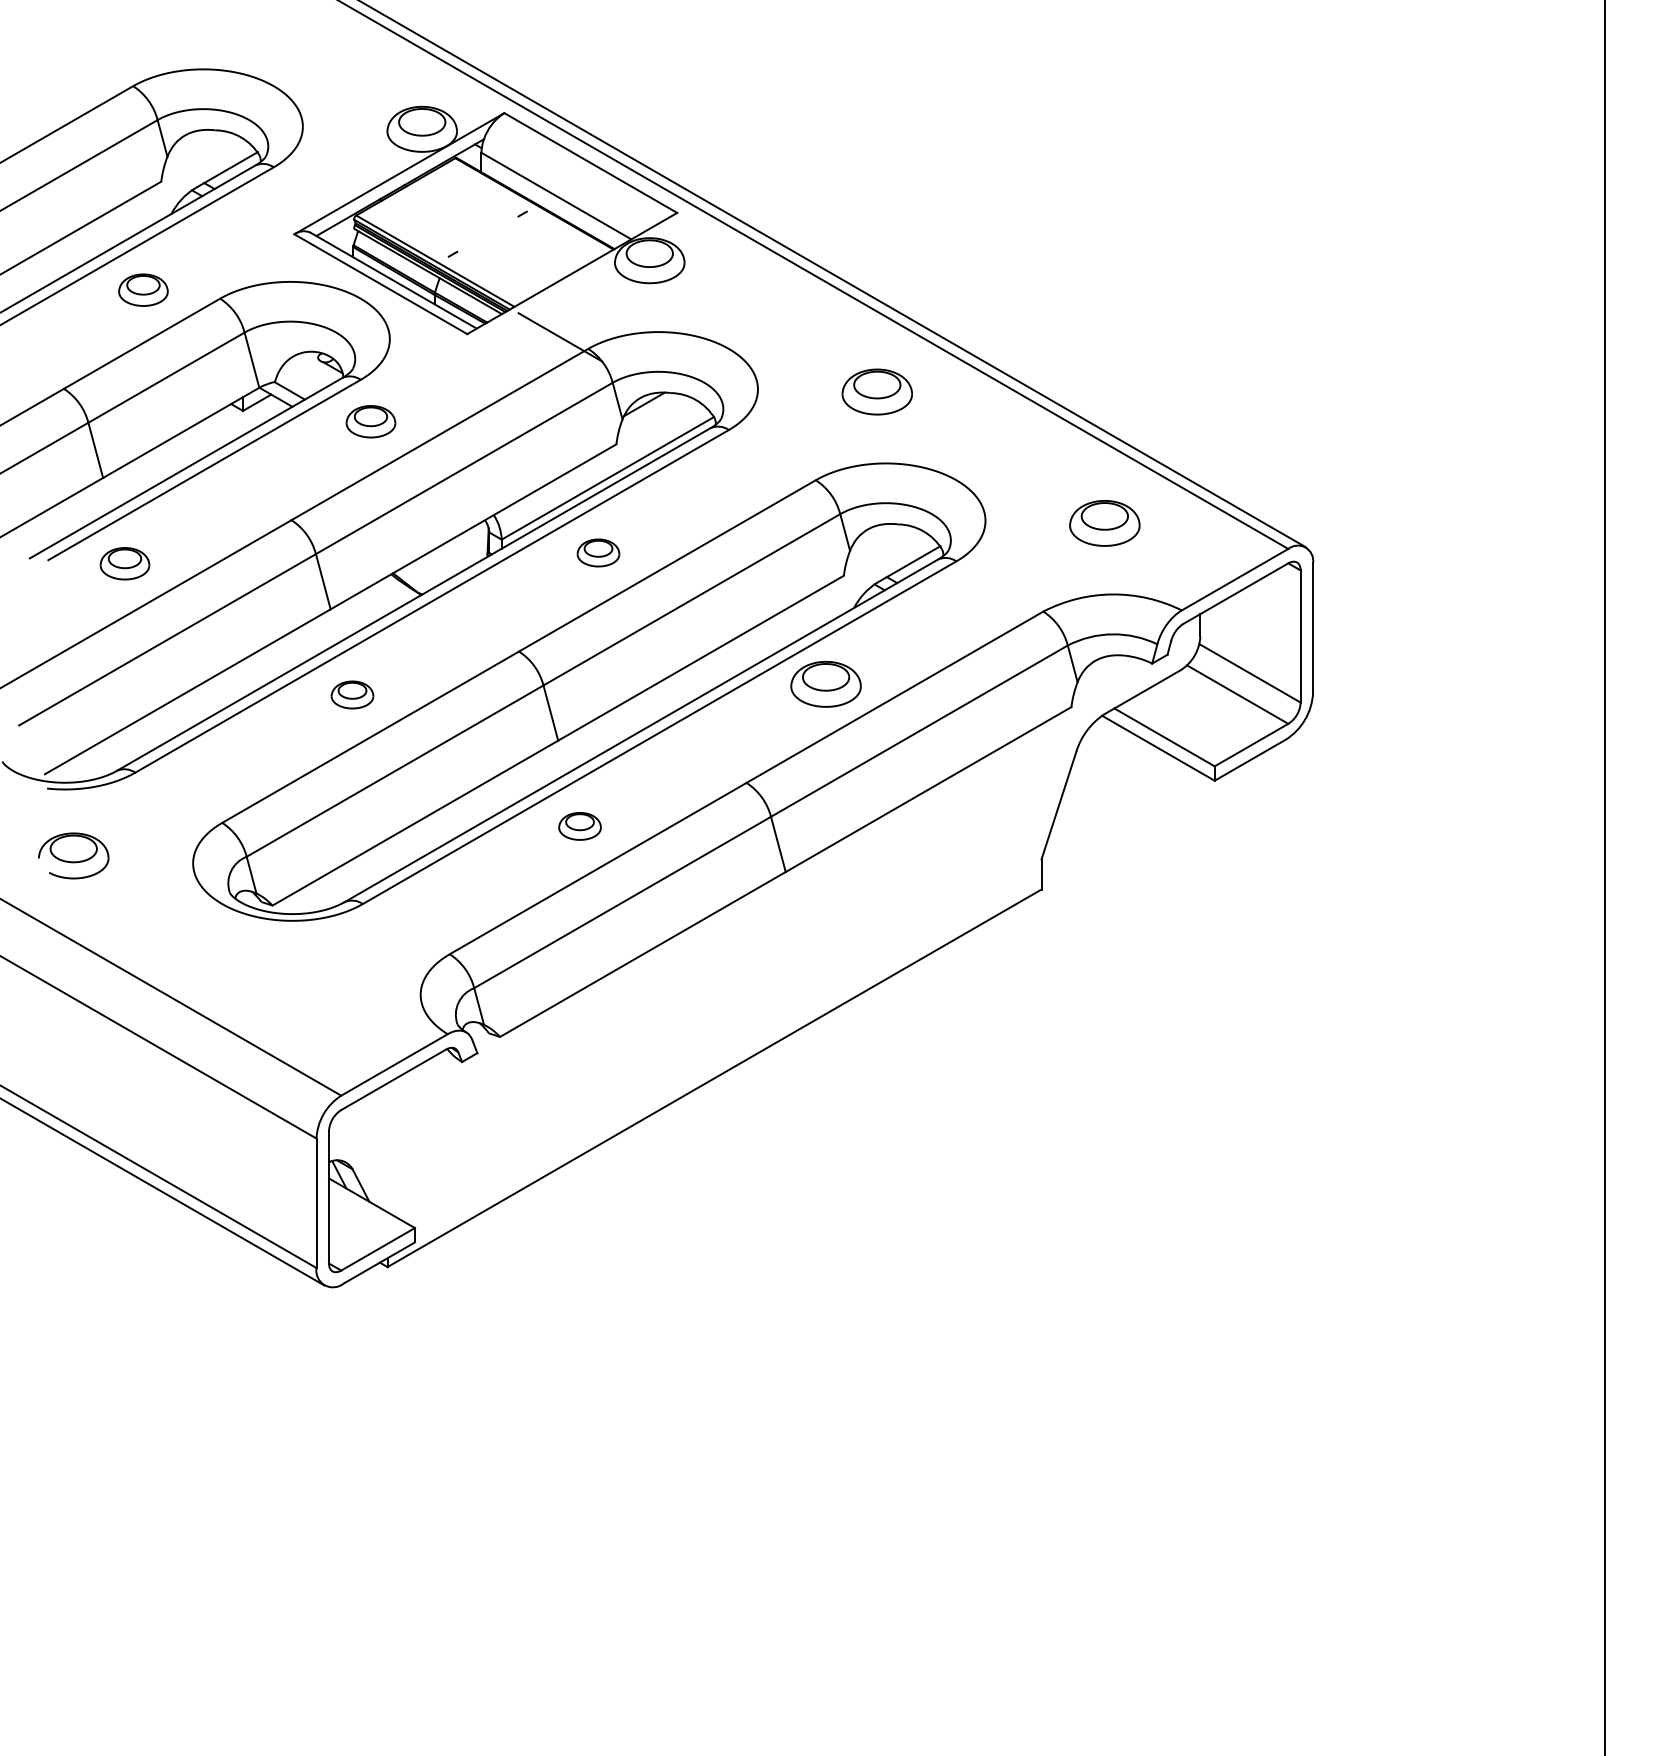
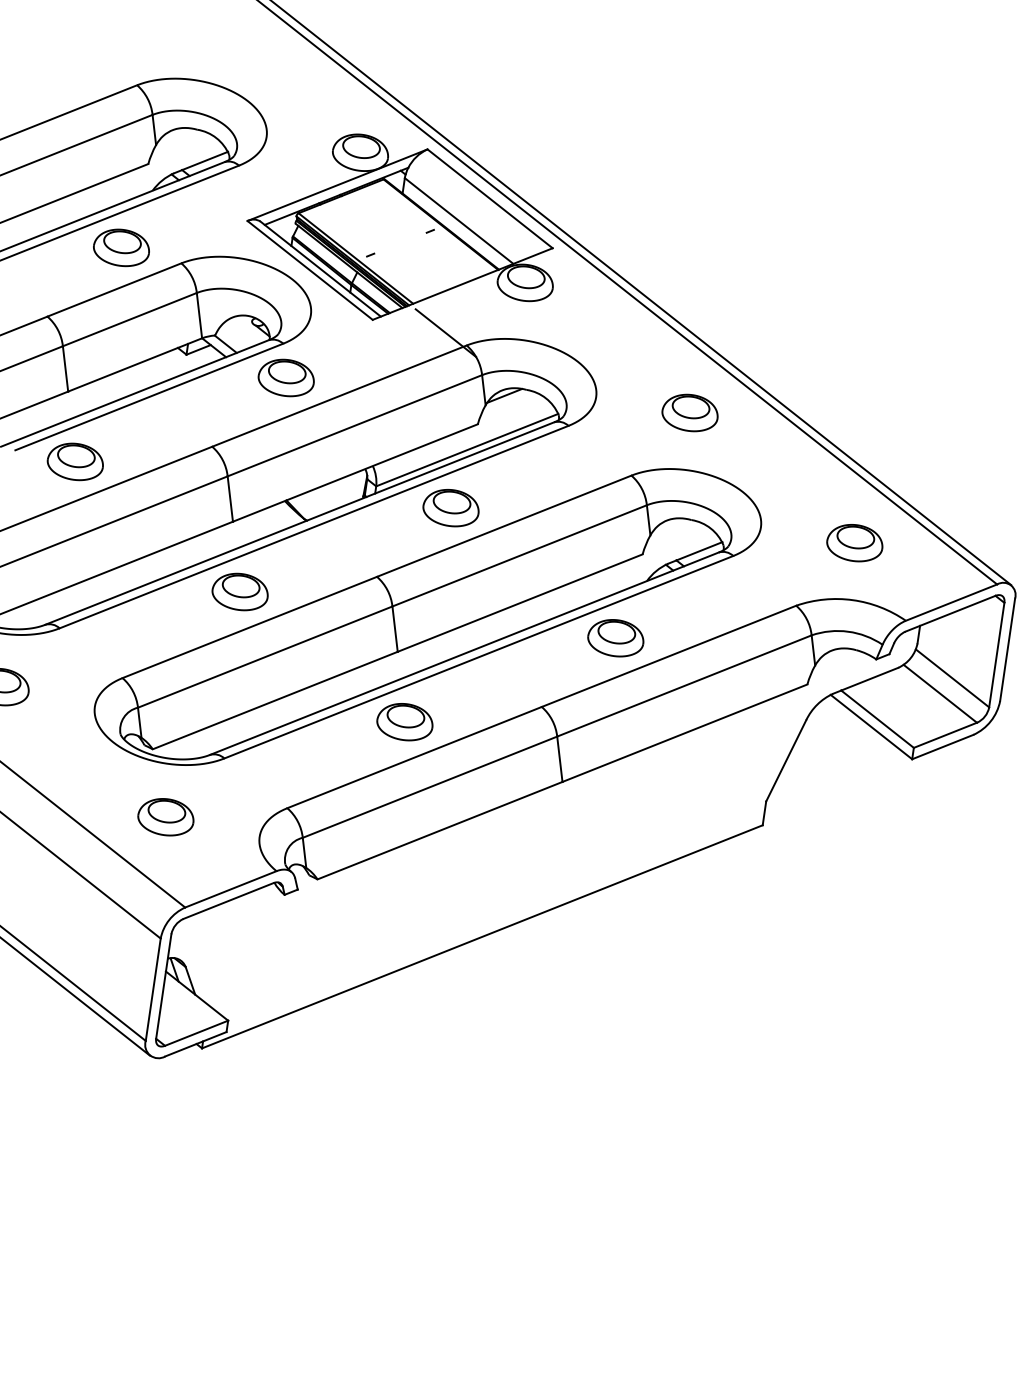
part: (143, 289) -> (121, 247), size x1.43
part: (370, 421) -> (286, 377), size x1.43
part: (598, 552) -> (451, 507), size x1.67
part: (124, 563) -> (75, 461), size x1.43
part: (352, 694) -> (240, 591), size x1.67
part: (579, 826) -> (404, 722), size x1.67
part: (300, 986) -> (165, 816), added

